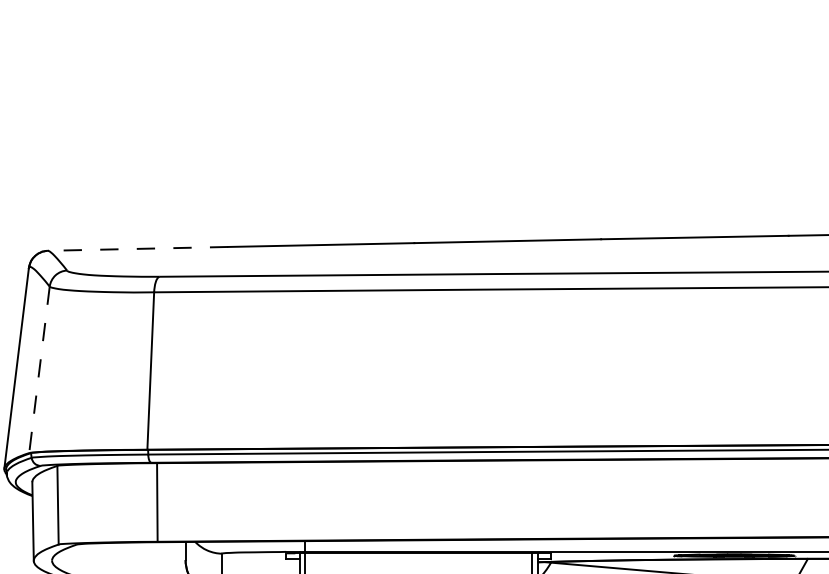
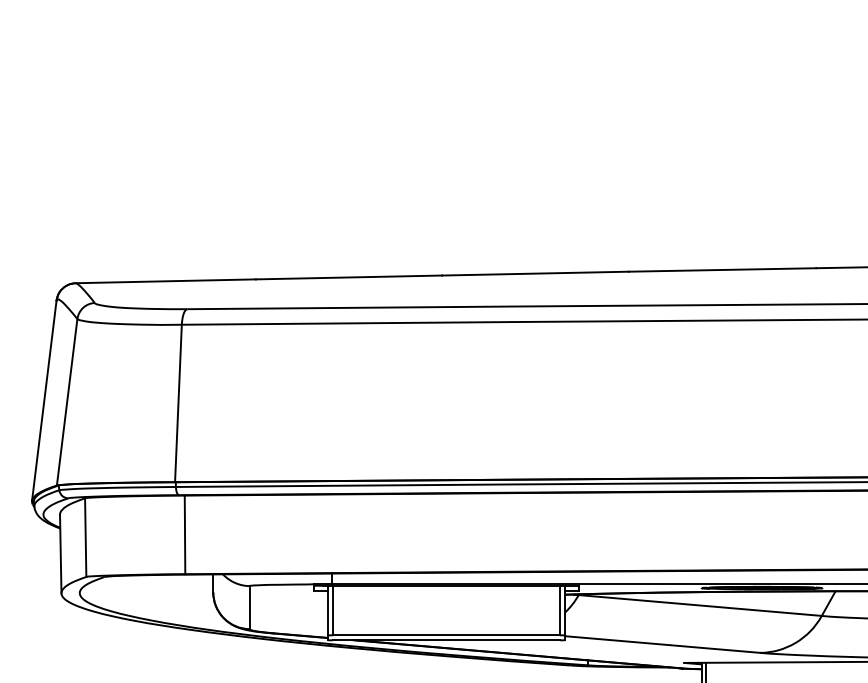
line: (137, 249) -> (165, 281), dashed -> solid
line: (39, 370) -> (67, 402), dashed -> solid

